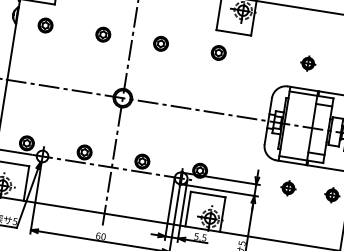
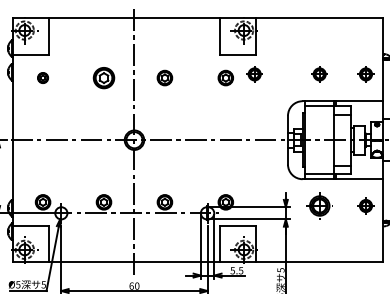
part: (45, 24) -> (42, 77), size x0.7
part: (102, 34) -> (103, 77), size x1.4
part: (246, 53) -> (254, 74), added
part: (288, 187) -> (319, 205), size x1.6

